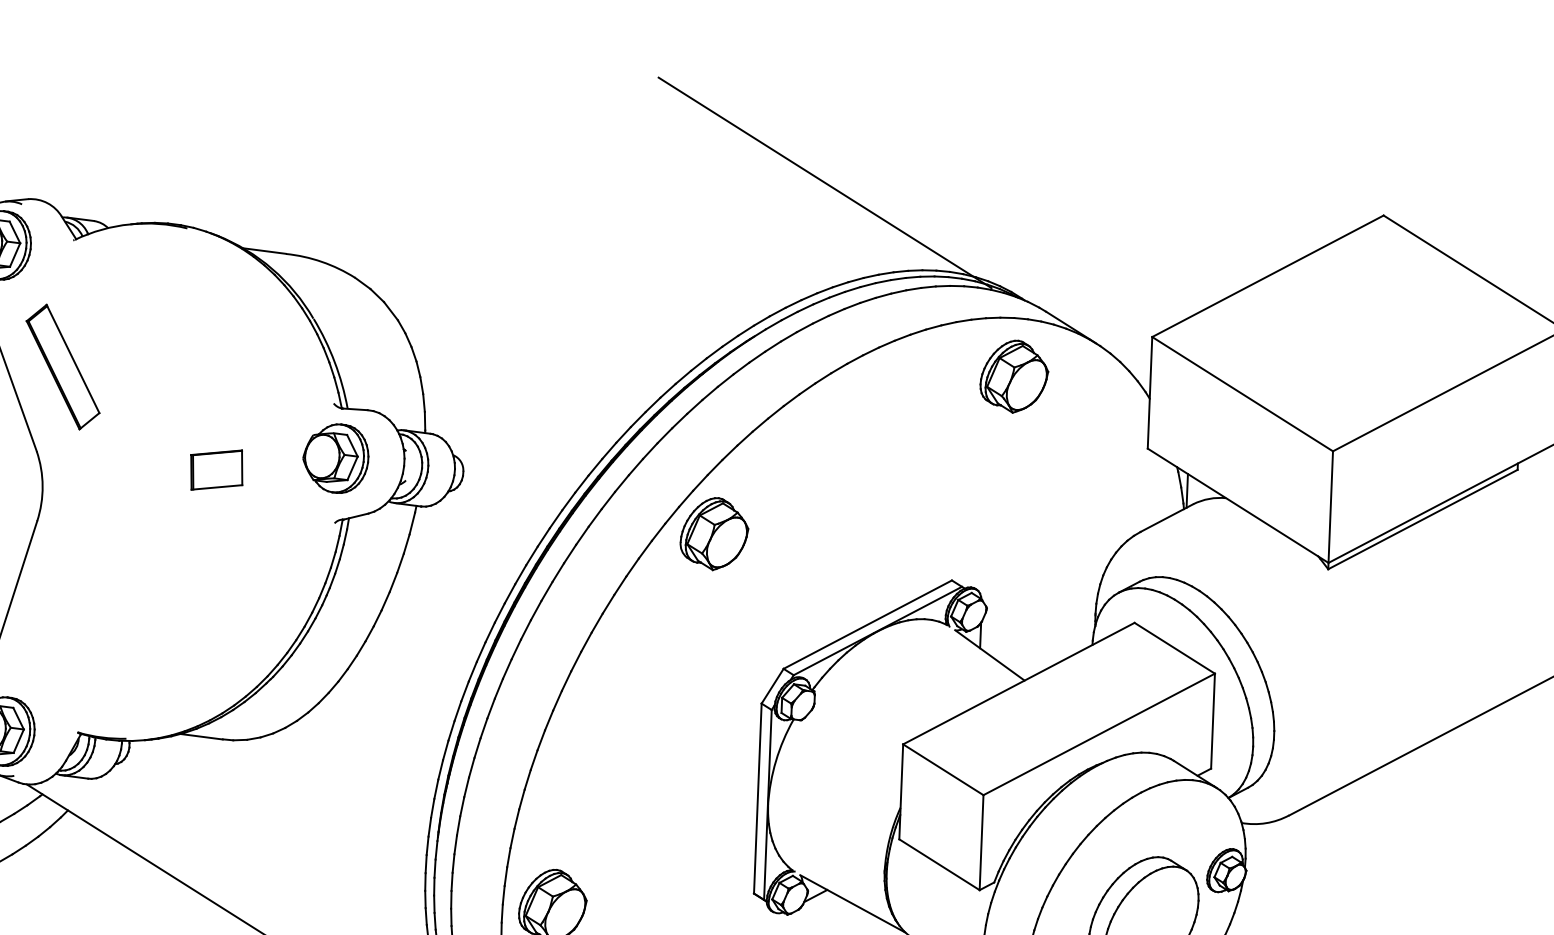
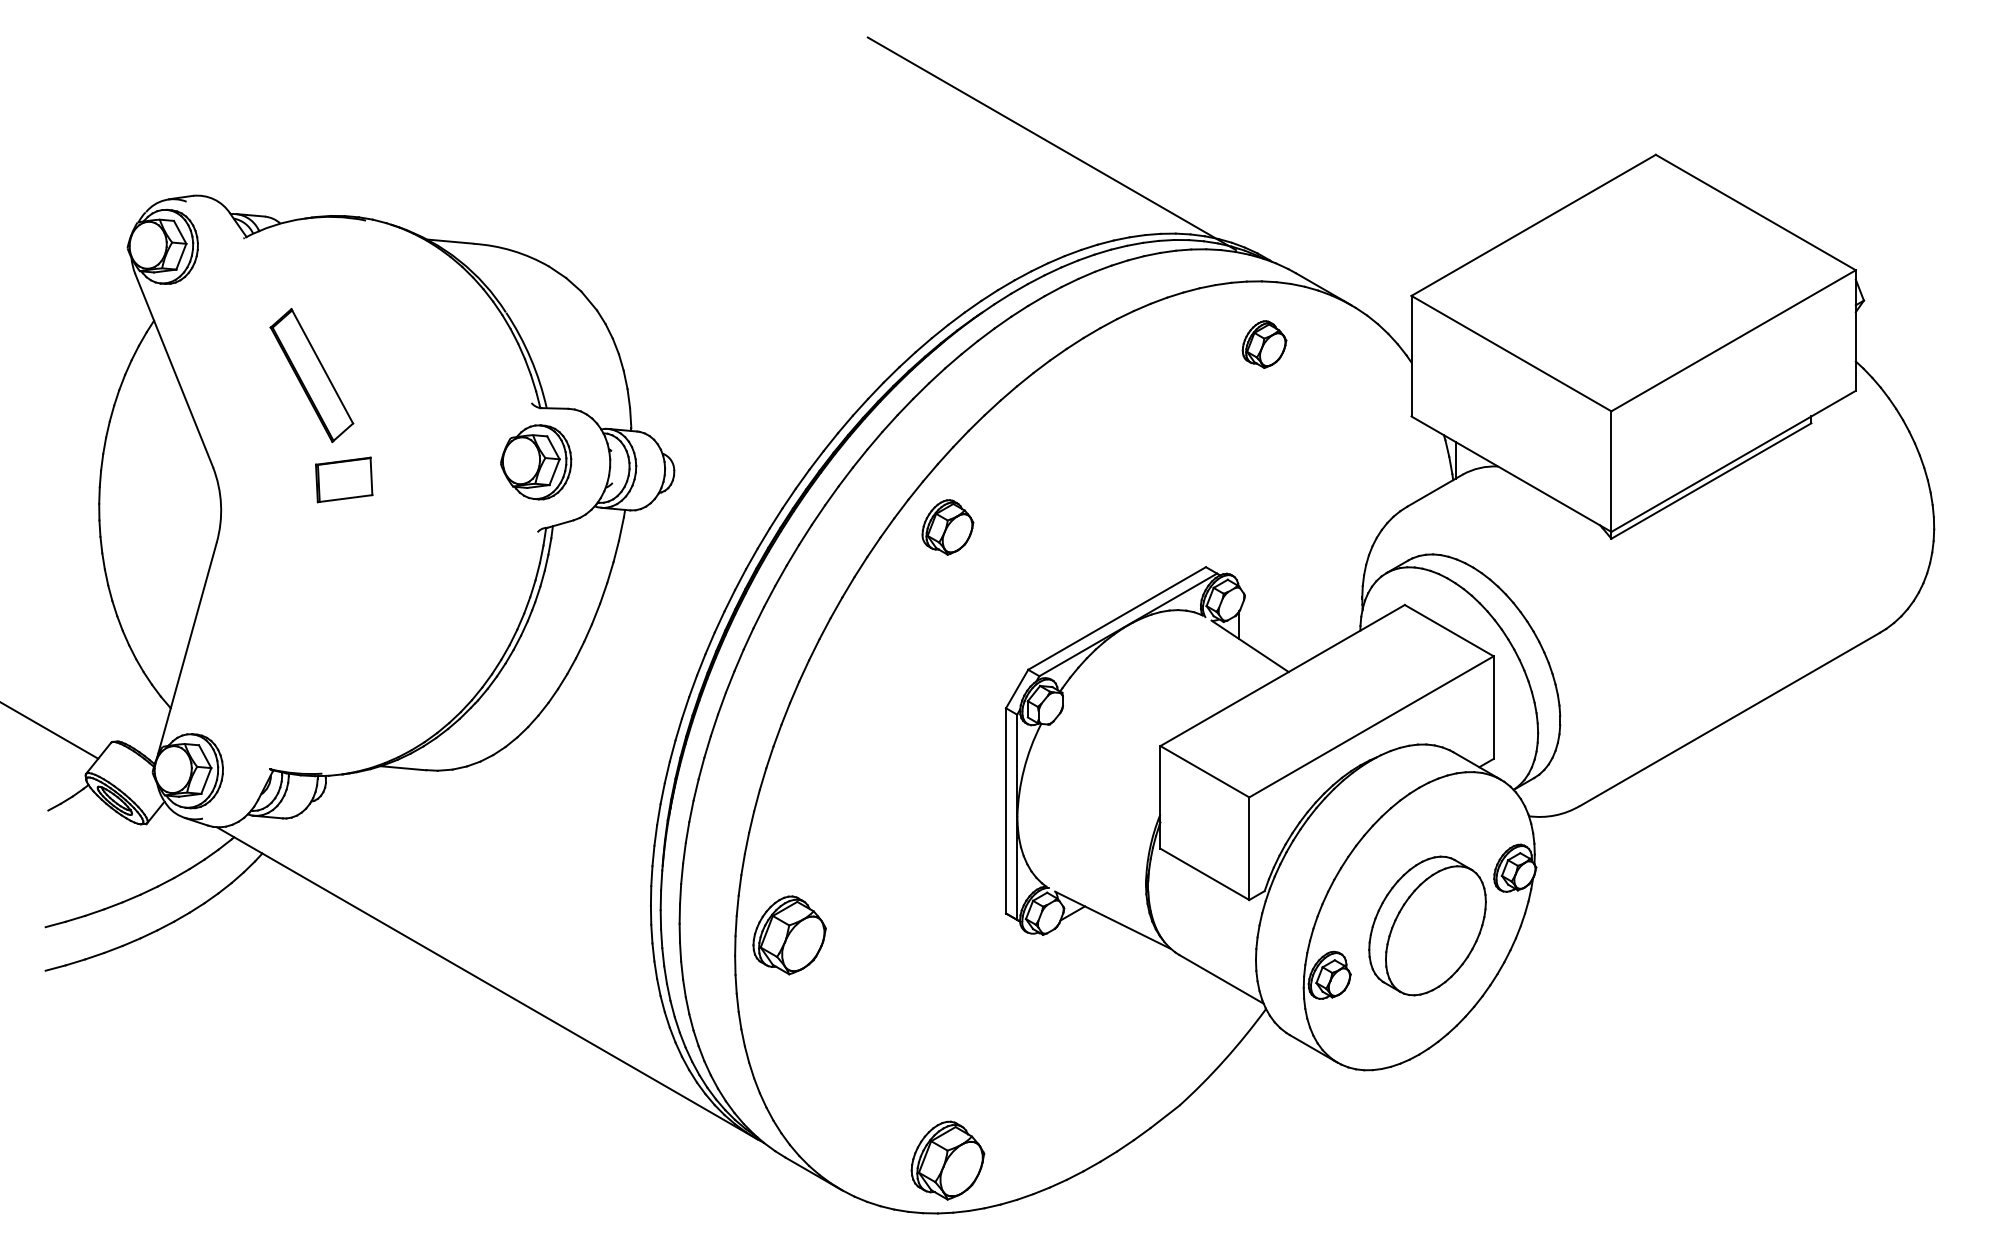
part: (62, 367) -> (311, 375), moved
part: (1014, 376) -> (1264, 344), size x0.6
part: (217, 469) -> (344, 479), moved
part: (714, 534) -> (947, 527), size x0.7

